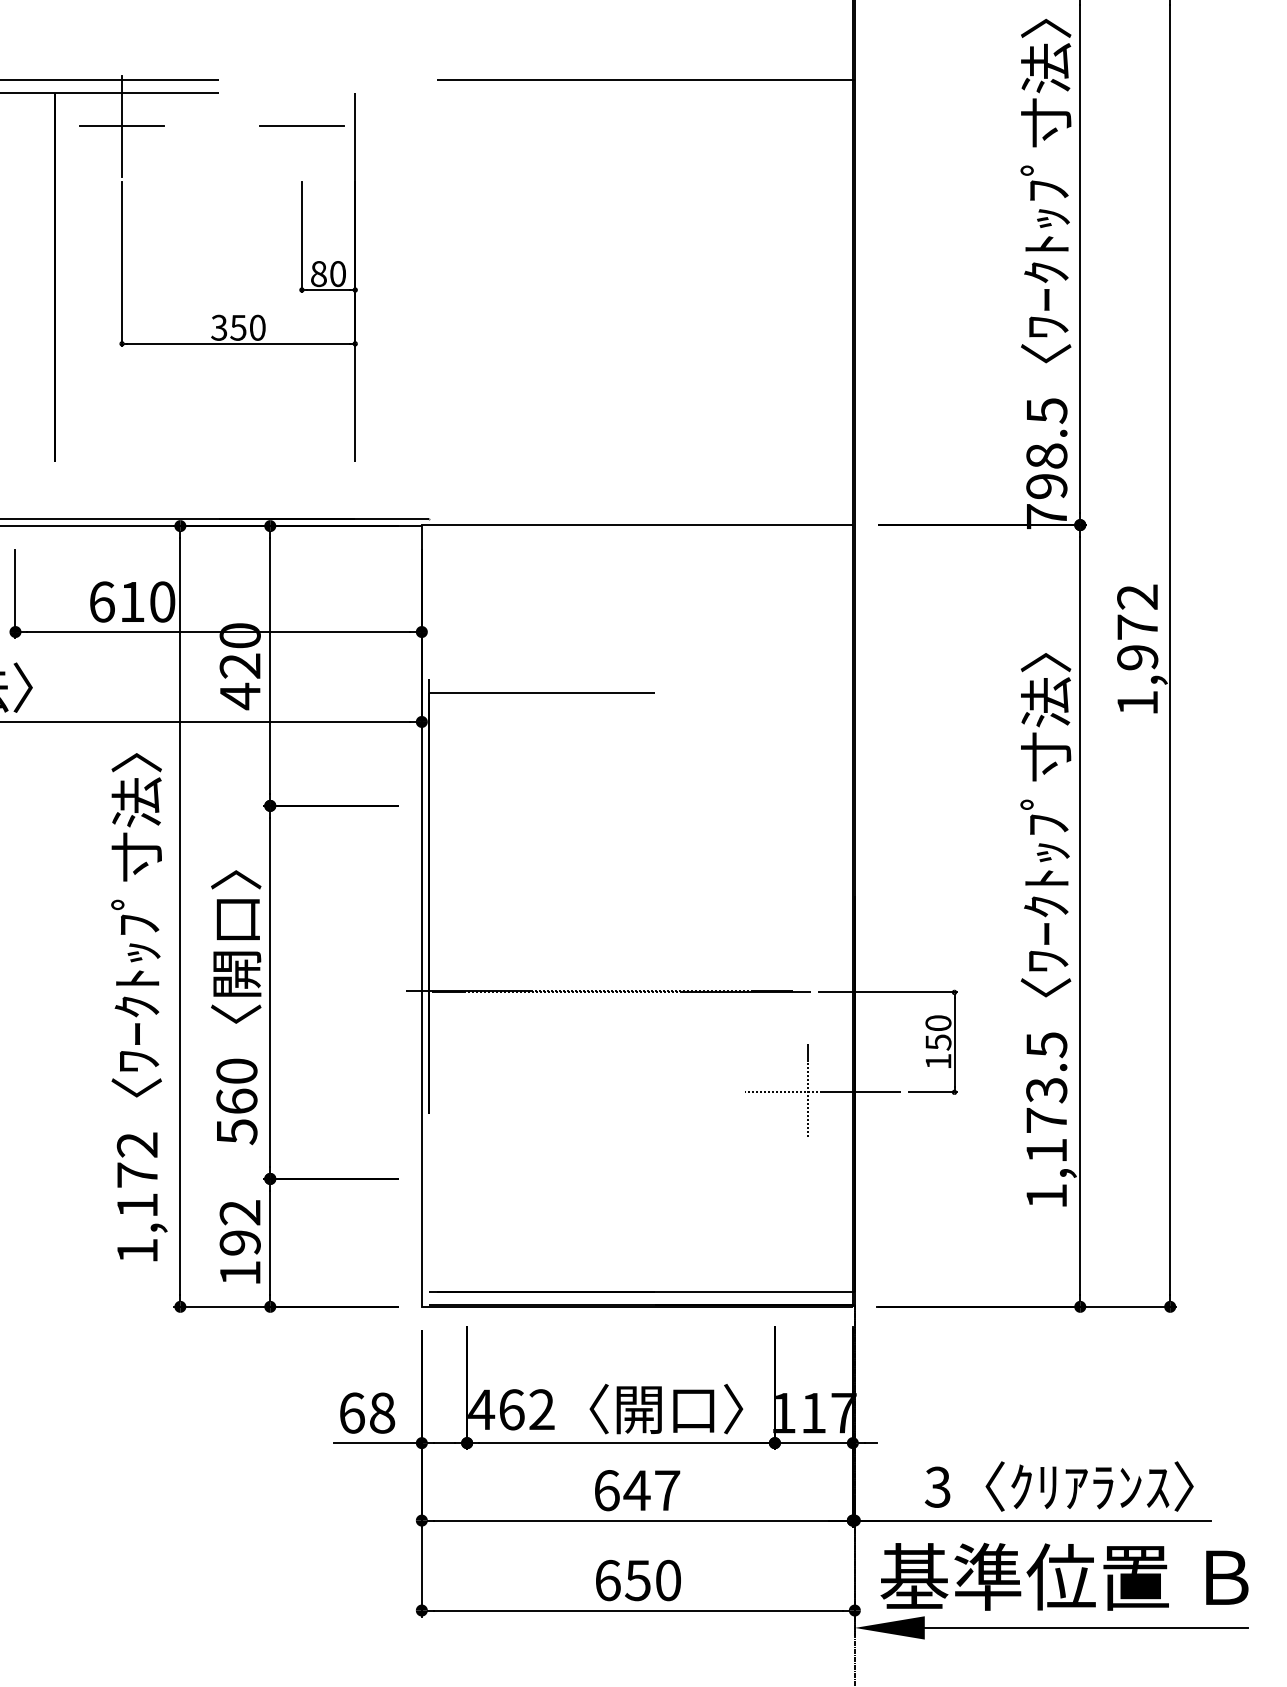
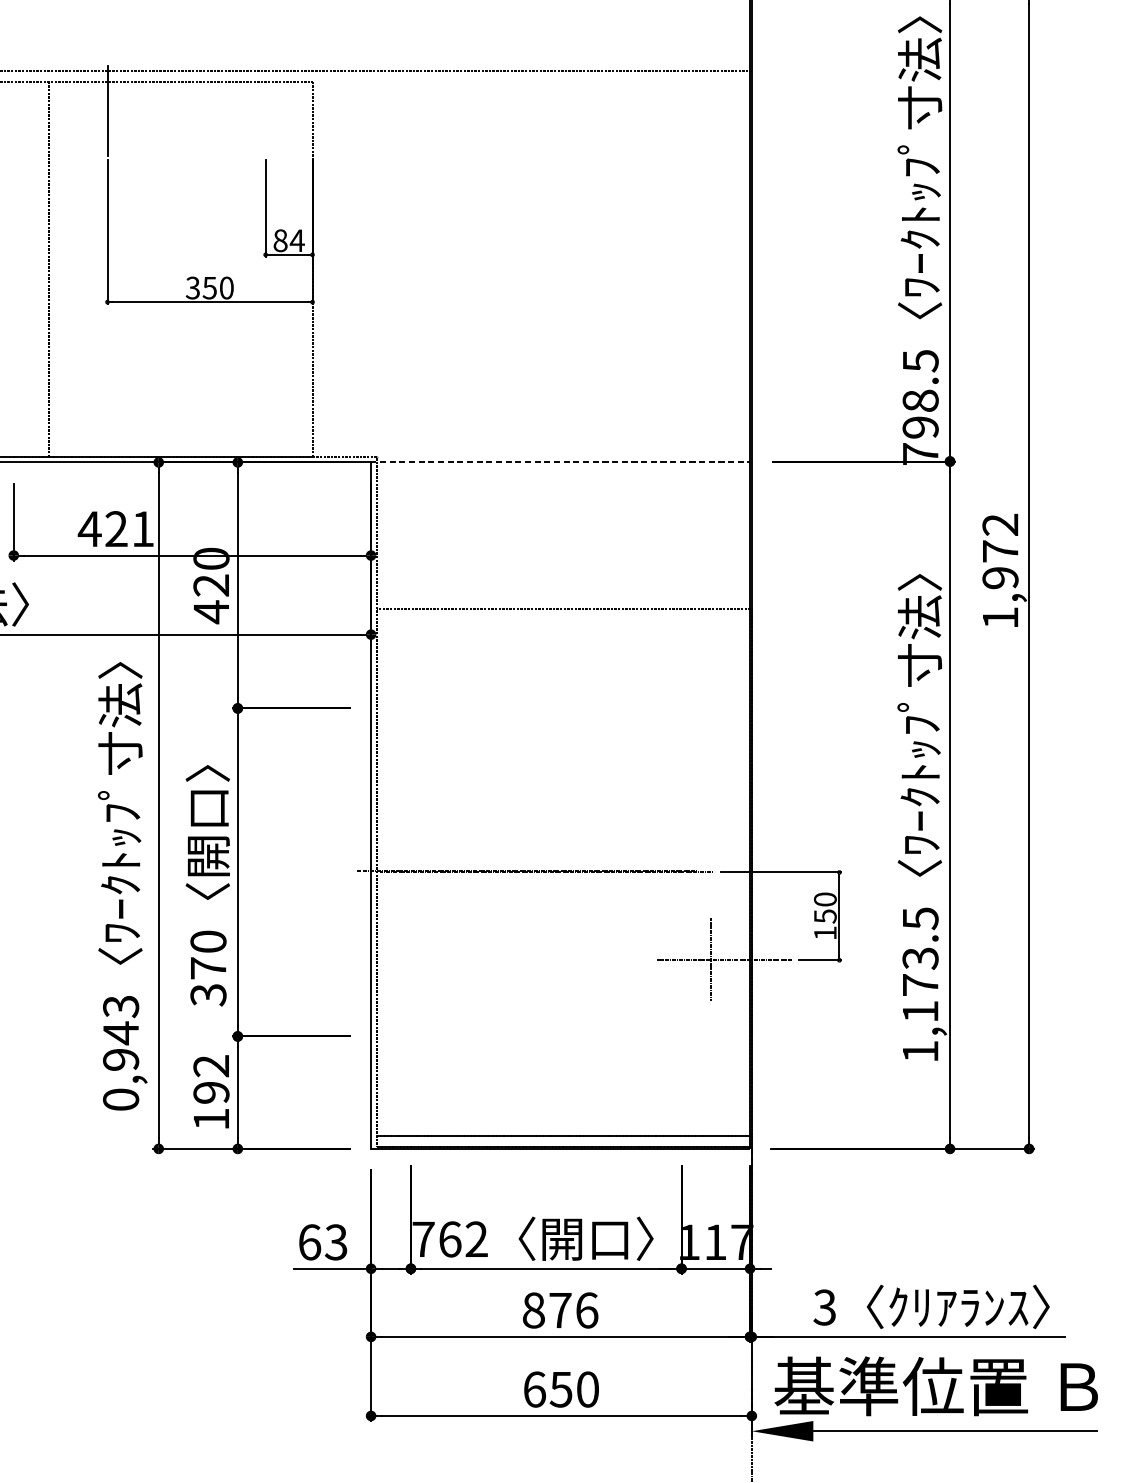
line: (301, 125) -> (265, 110), removed
line: (121, 126) -> (107, 111), removed
text: (337, 274) -> (296, 241), 80 -> 84
line: (636, 525) -> (559, 461), solid -> dashed
text: (131, 601) -> (115, 528), 610 -> 421
text: (236, 1116) -> (208, 981), 560 -> 370
text: (137, 1197) -> (121, 1052), 1,172 -> 0,943
text: (481, 1409) -> (423, 1239), 462 -> 762
text: (382, 1412) -> (336, 1241), 68 -> 63
text: (637, 1490) -> (560, 1310), 647 -> 876

